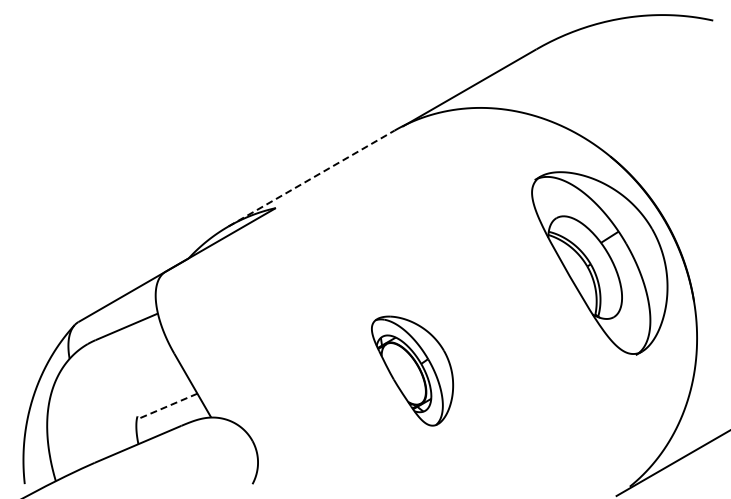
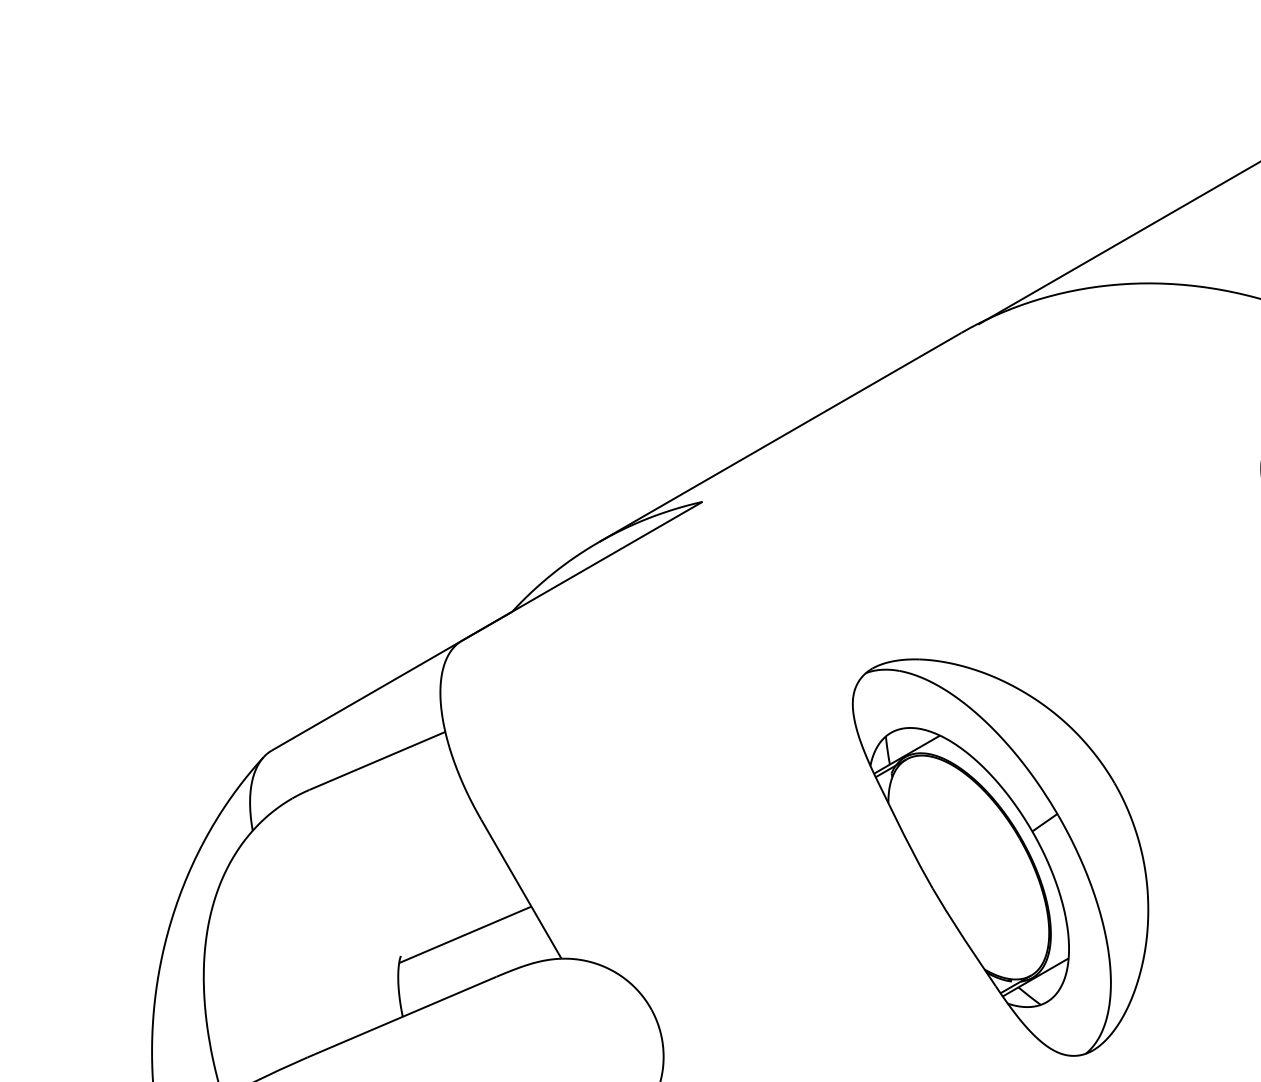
line: (311, 178) -> (780, 437), dashed -> solid
part: (412, 370) -> (1000, 856), size x1.67
line: (167, 406) -> (466, 934), dashed -> solid

